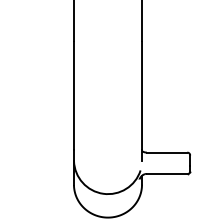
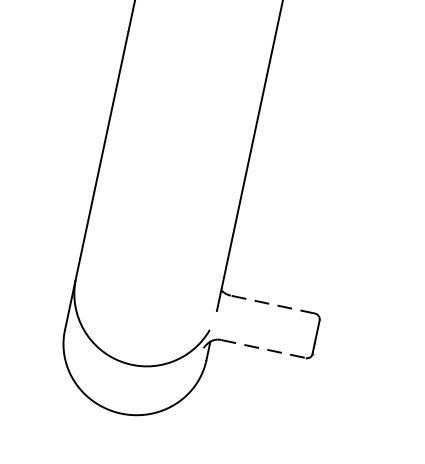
line: (166, 152) -> (271, 304), solid -> dashed
line: (167, 173) -> (264, 348), solid -> dashed

